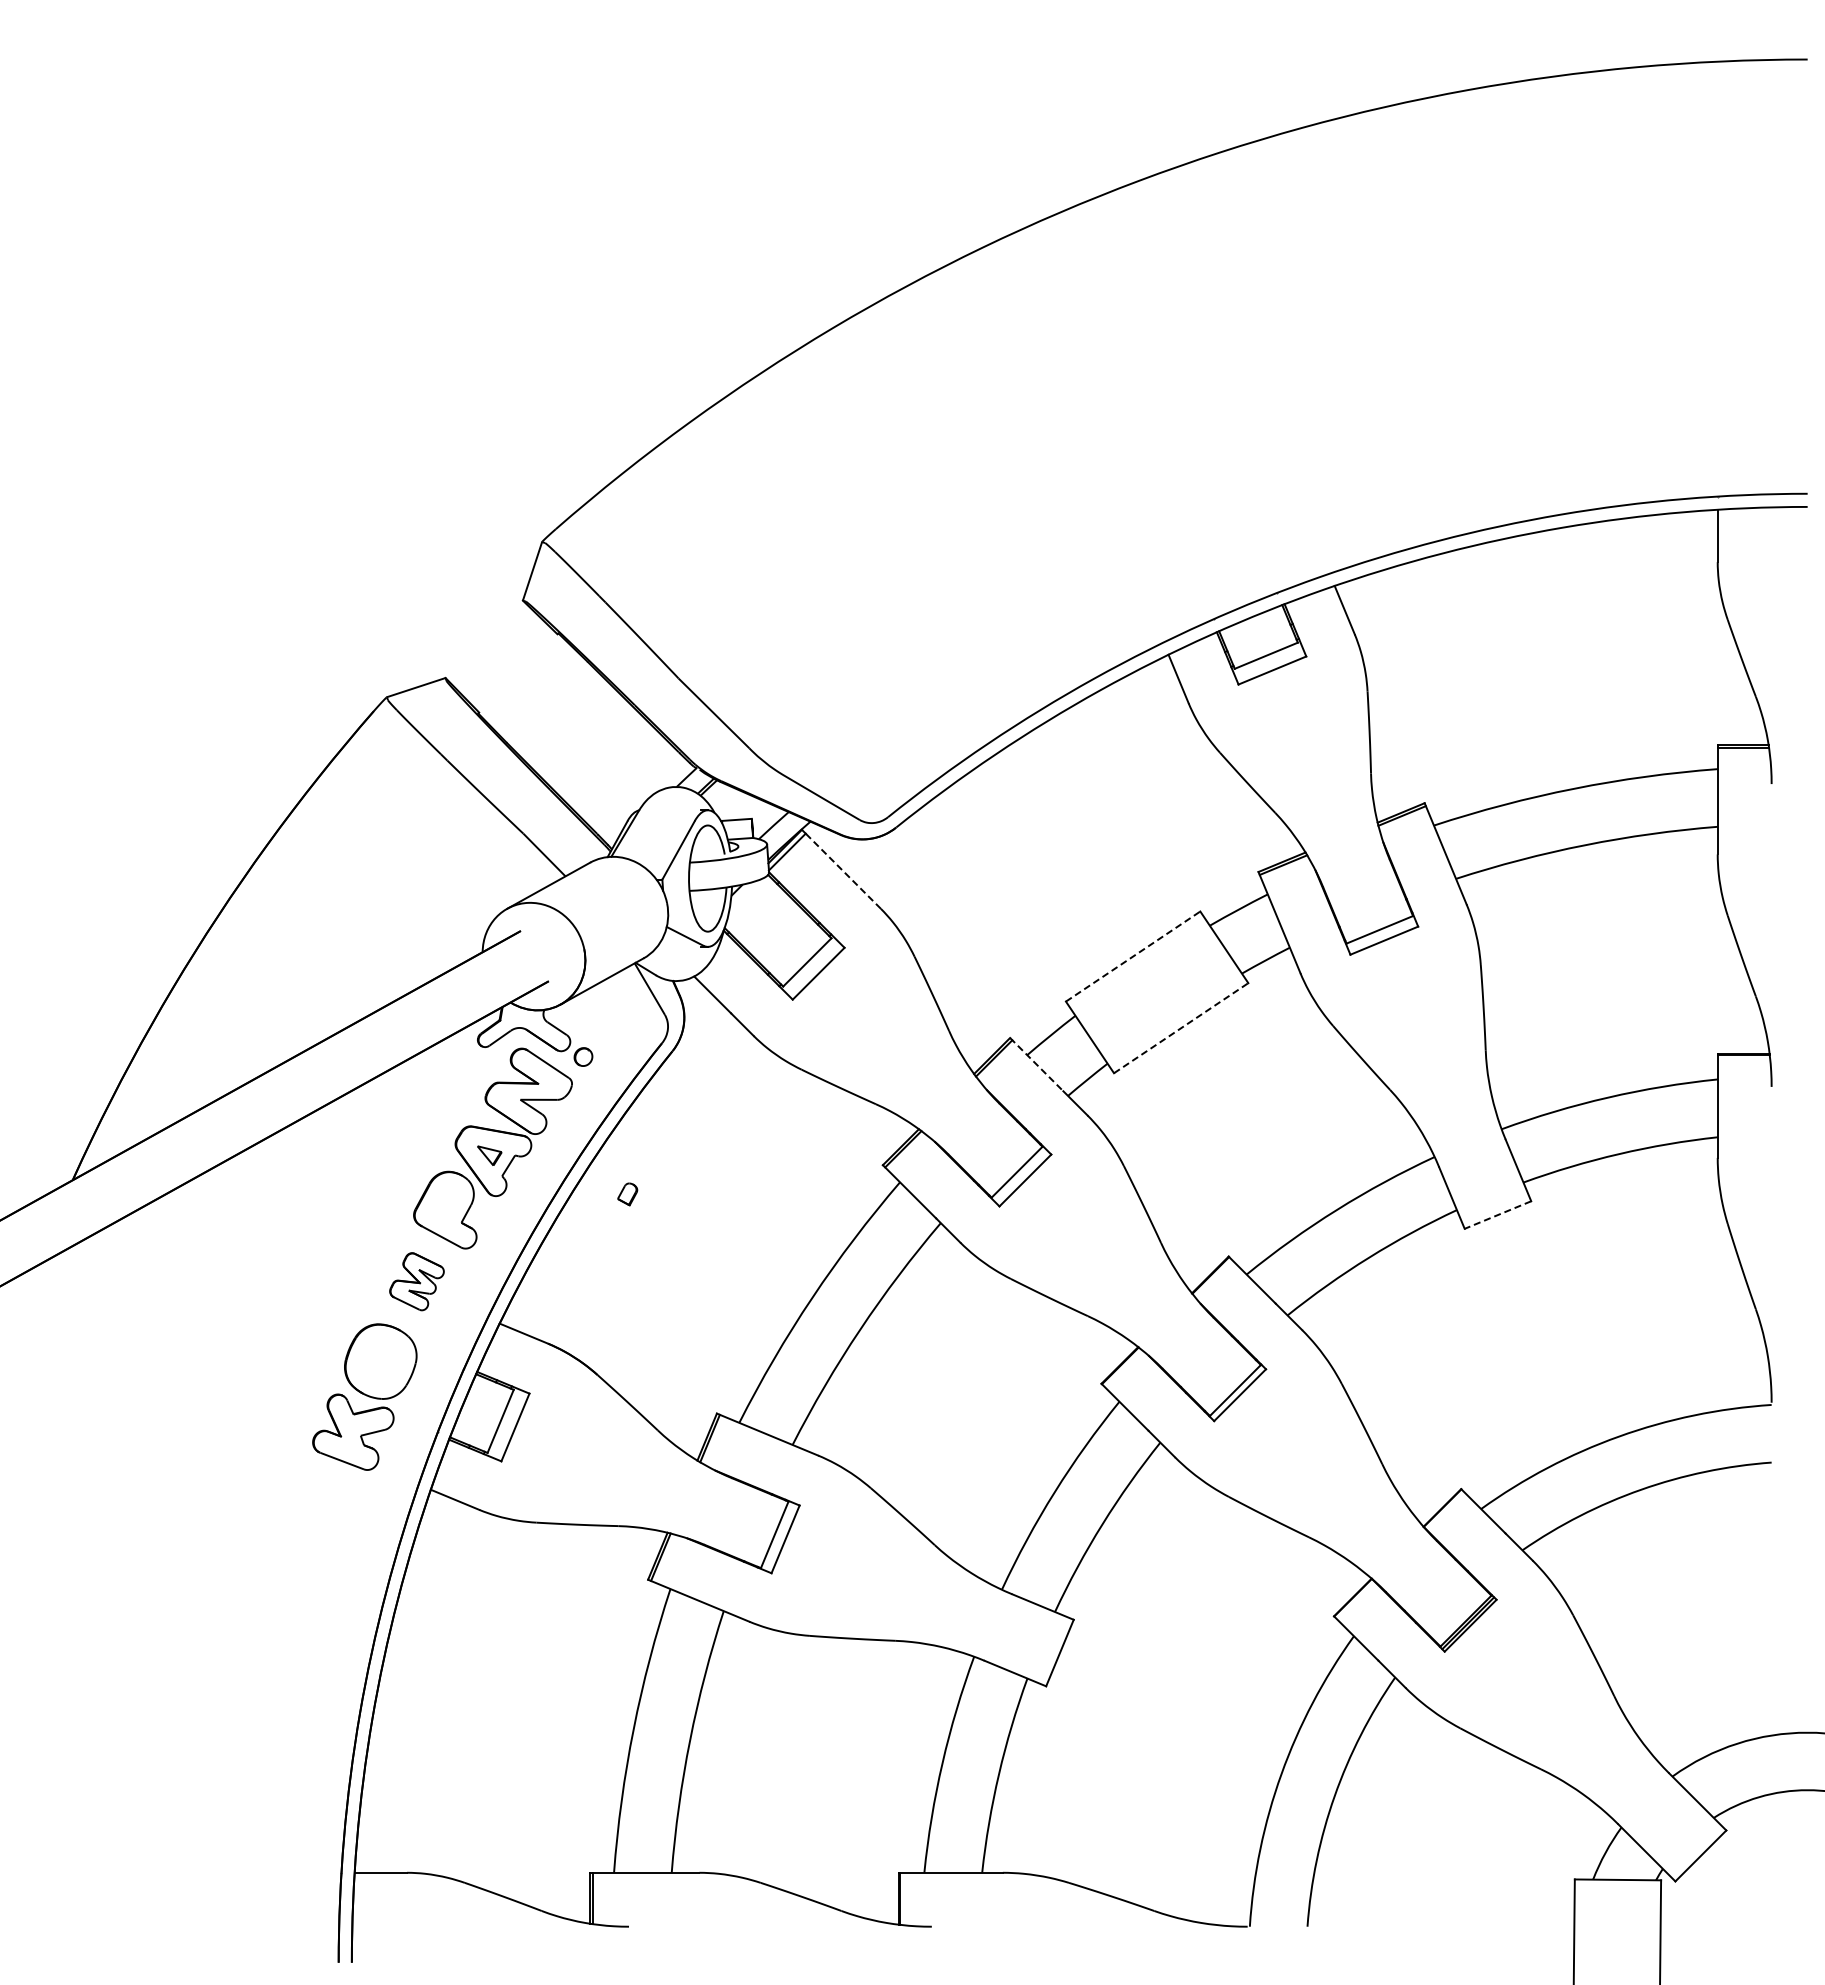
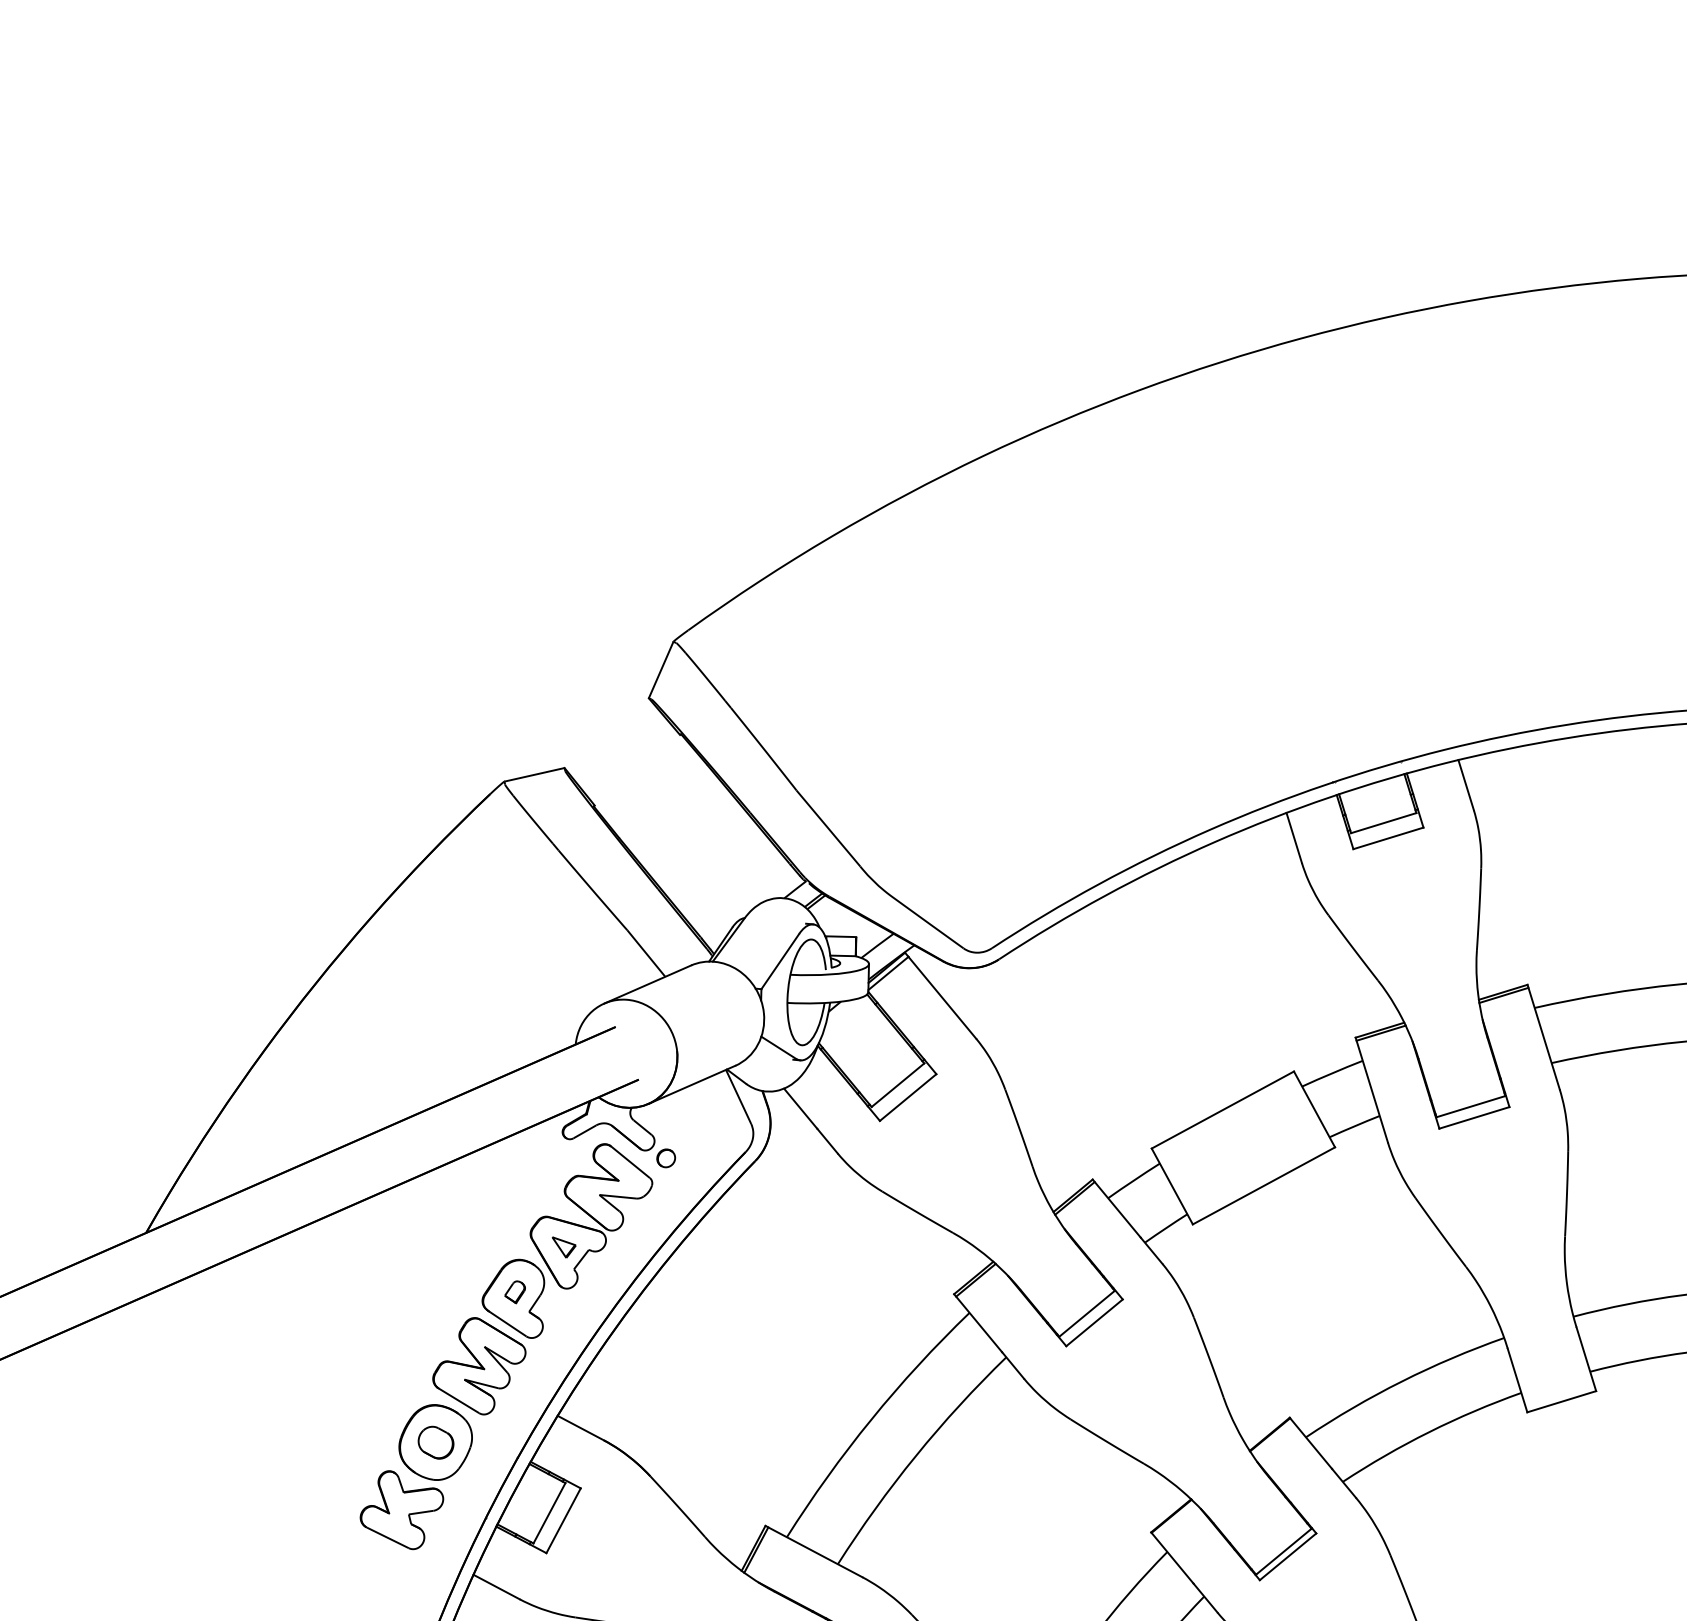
line: (842, 870) -> (941, 997), dashed -> solid
line: (1133, 956) -> (1223, 1110), dashed -> solid
line: (1181, 1028) -> (1264, 1186), dashed -> solid
line: (1036, 1064) -> (1116, 1208), dashed -> solid
part: (627, 1194) -> (514, 1292), moved
line: (1497, 1215) -> (1561, 1402), dashed -> solid
part: (416, 1281) -> (478, 1366), size x1.67
part: (380, 1361) -> (435, 1442), added

